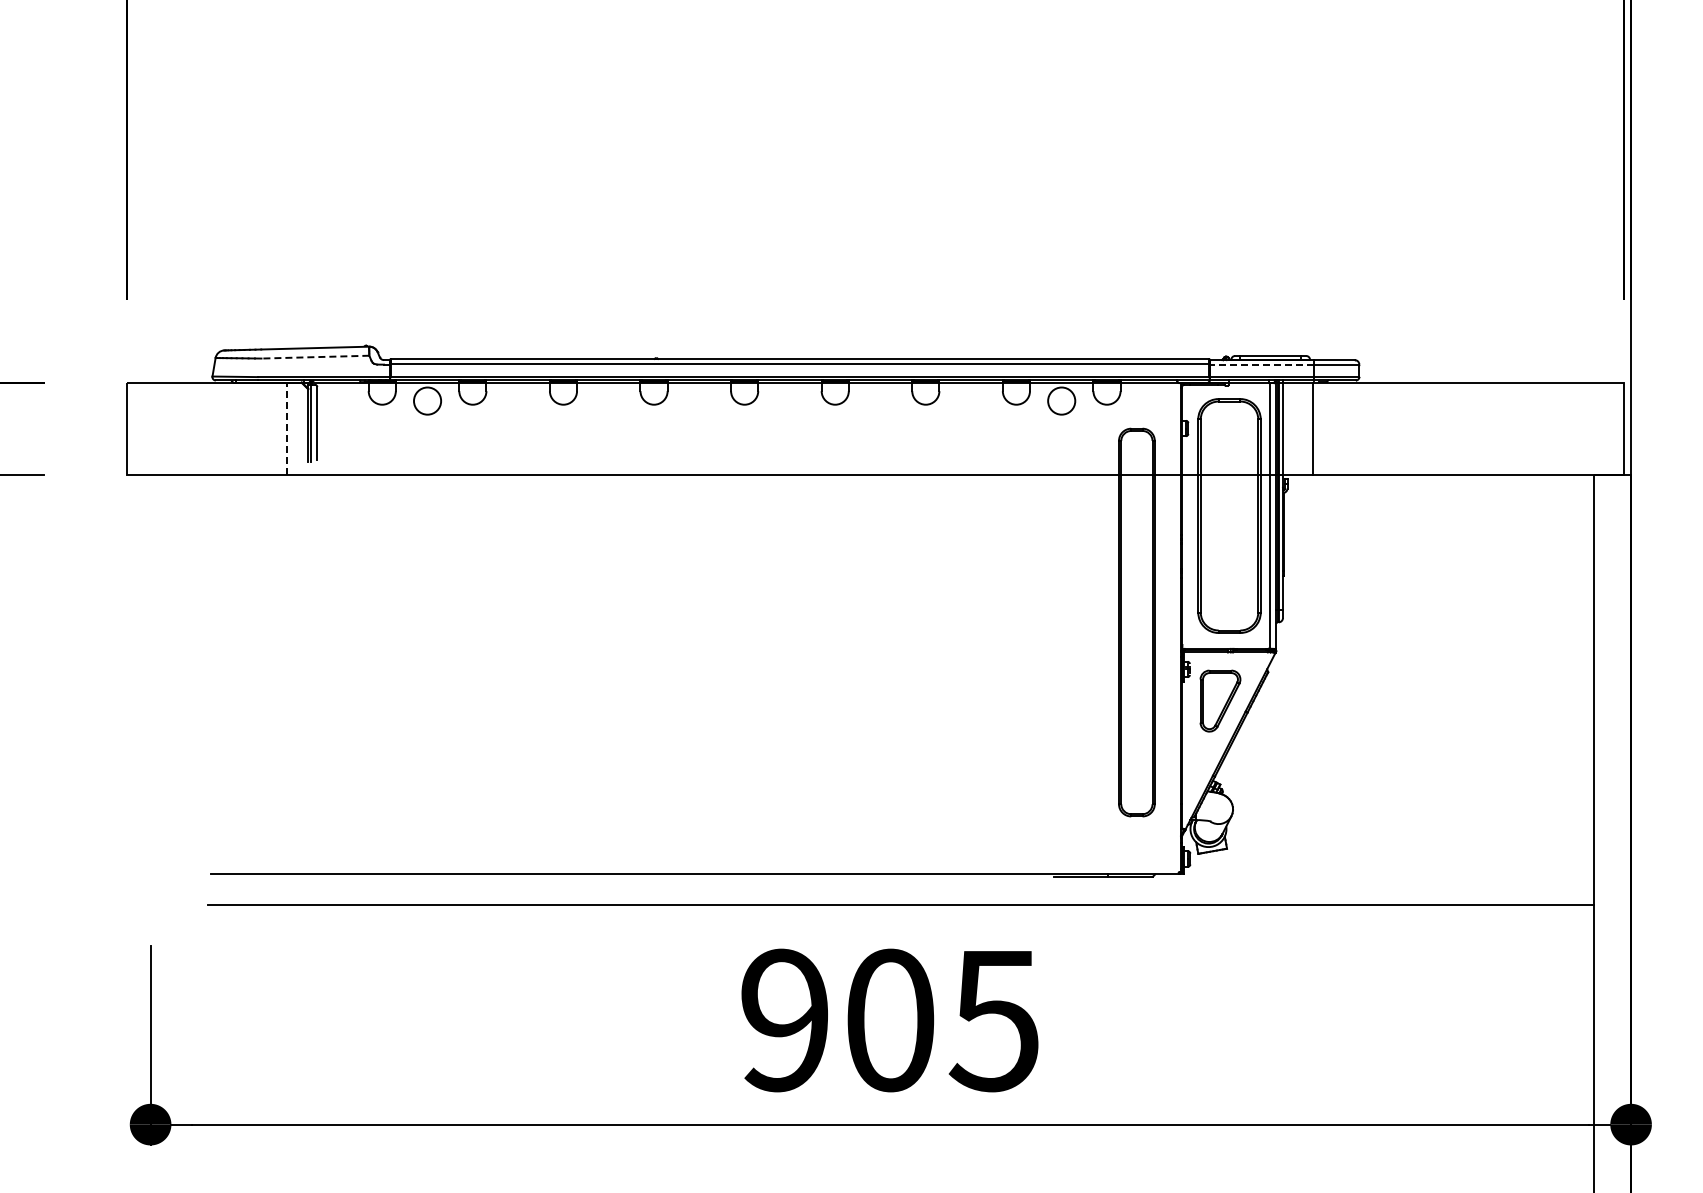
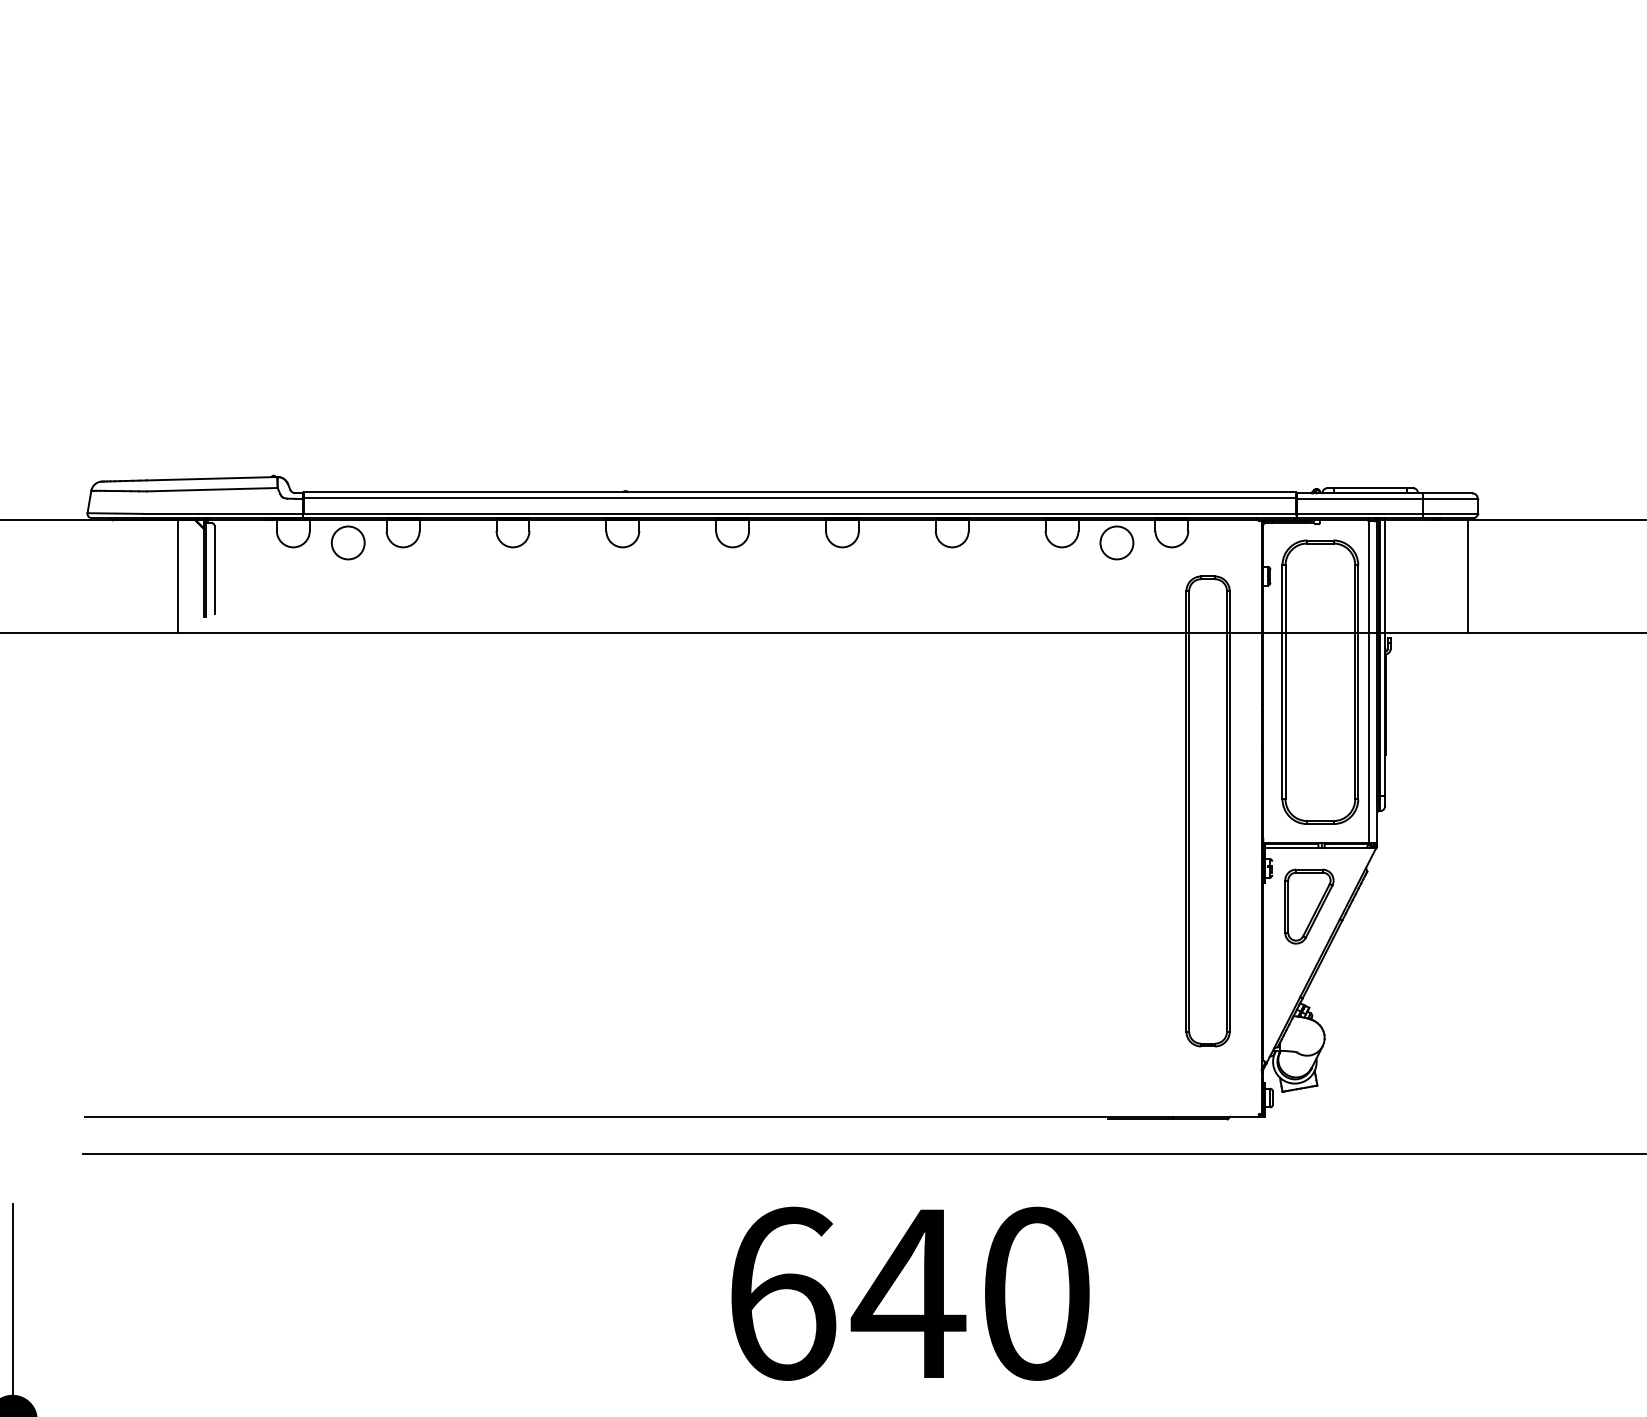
line: (315, 357) -> (212, 490), dashed -> solid
line: (1261, 364) -> (1359, 498), dashed -> solid
line: (287, 428) -> (178, 576), dashed -> solid
line: (1313, 428) -> (1468, 576), moved
text: (890, 1020) -> (909, 1293), 905 -> 640

